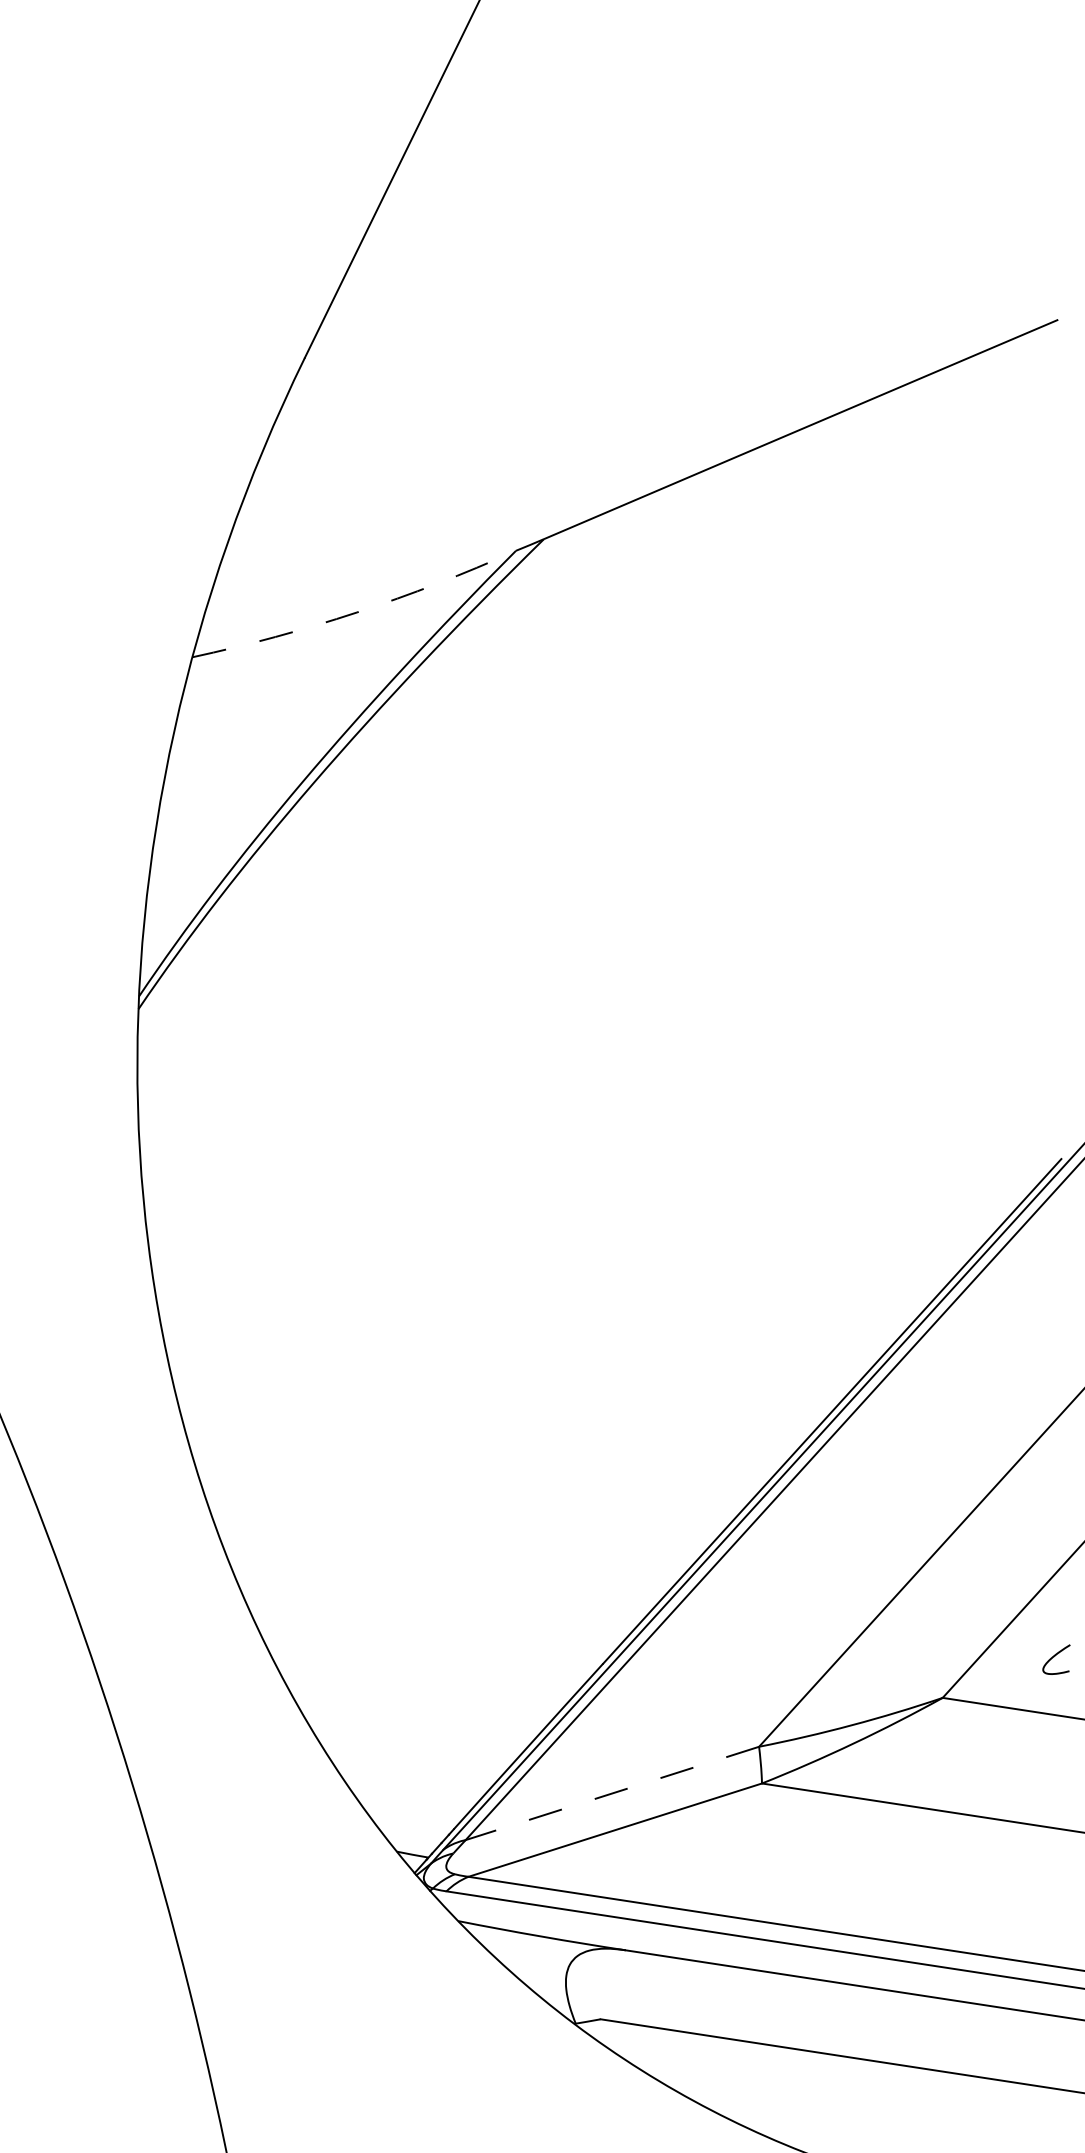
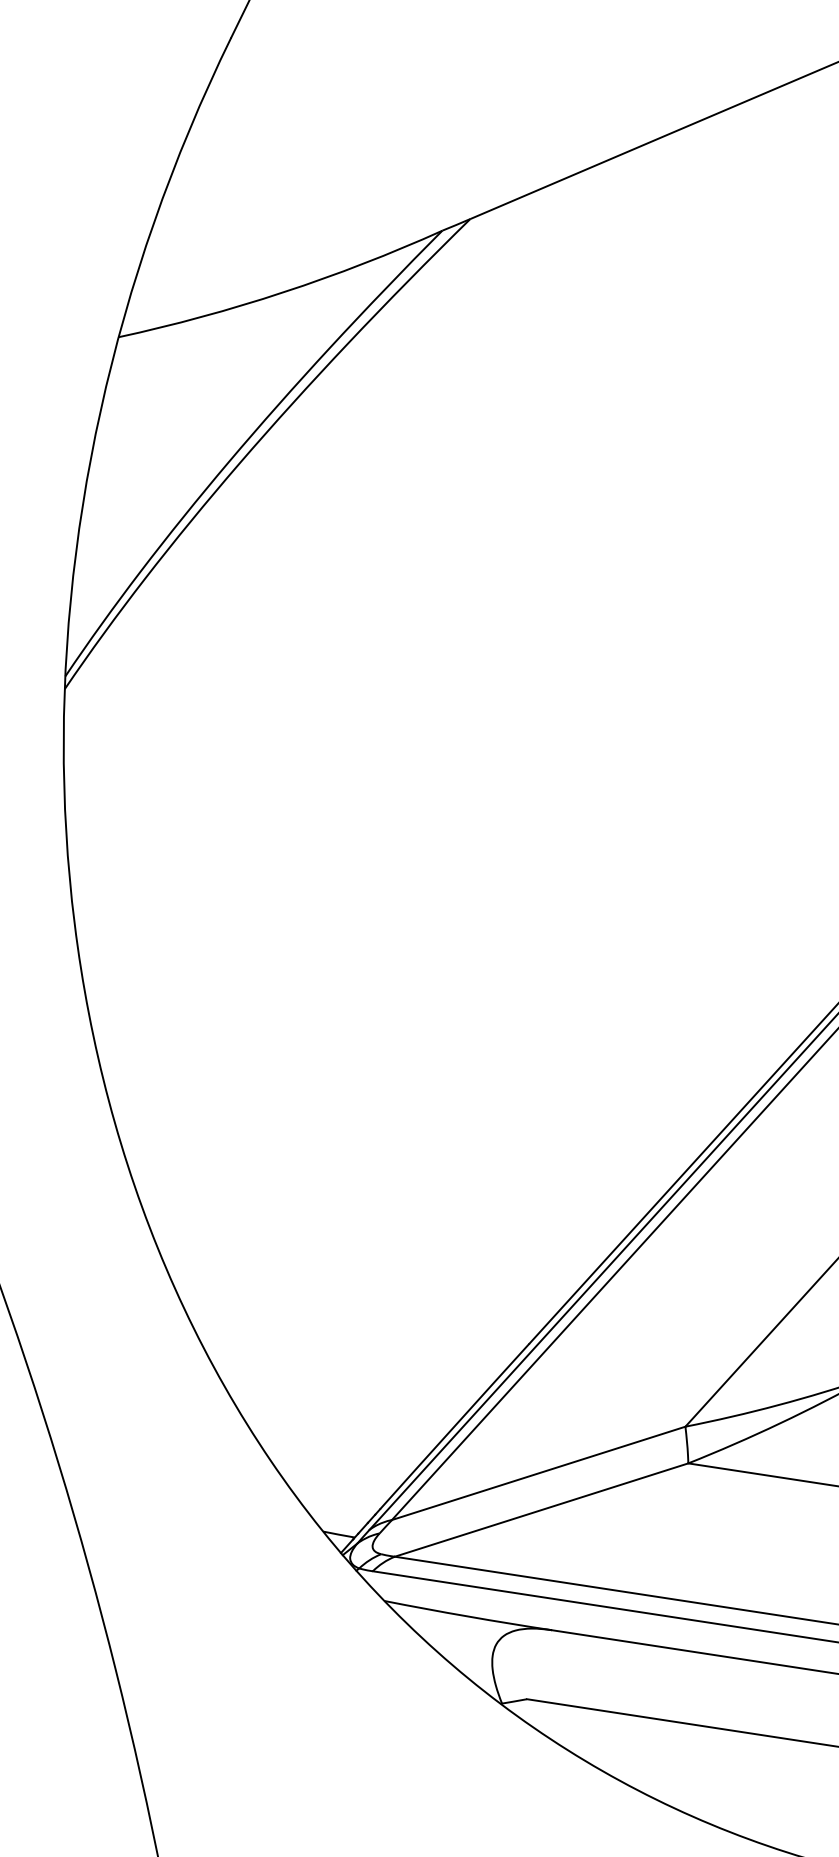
arc: (357, 612) -> (283, 292), dashed -> solid
line: (612, 1793) -> (538, 1473), dashed -> solid

